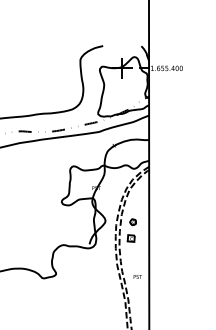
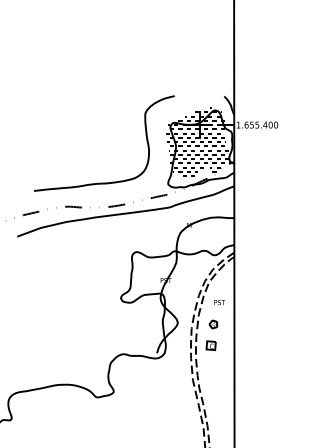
hatch: (120, 81) -> (197, 142), added
text: (137, 276) -> (219, 302), moved

